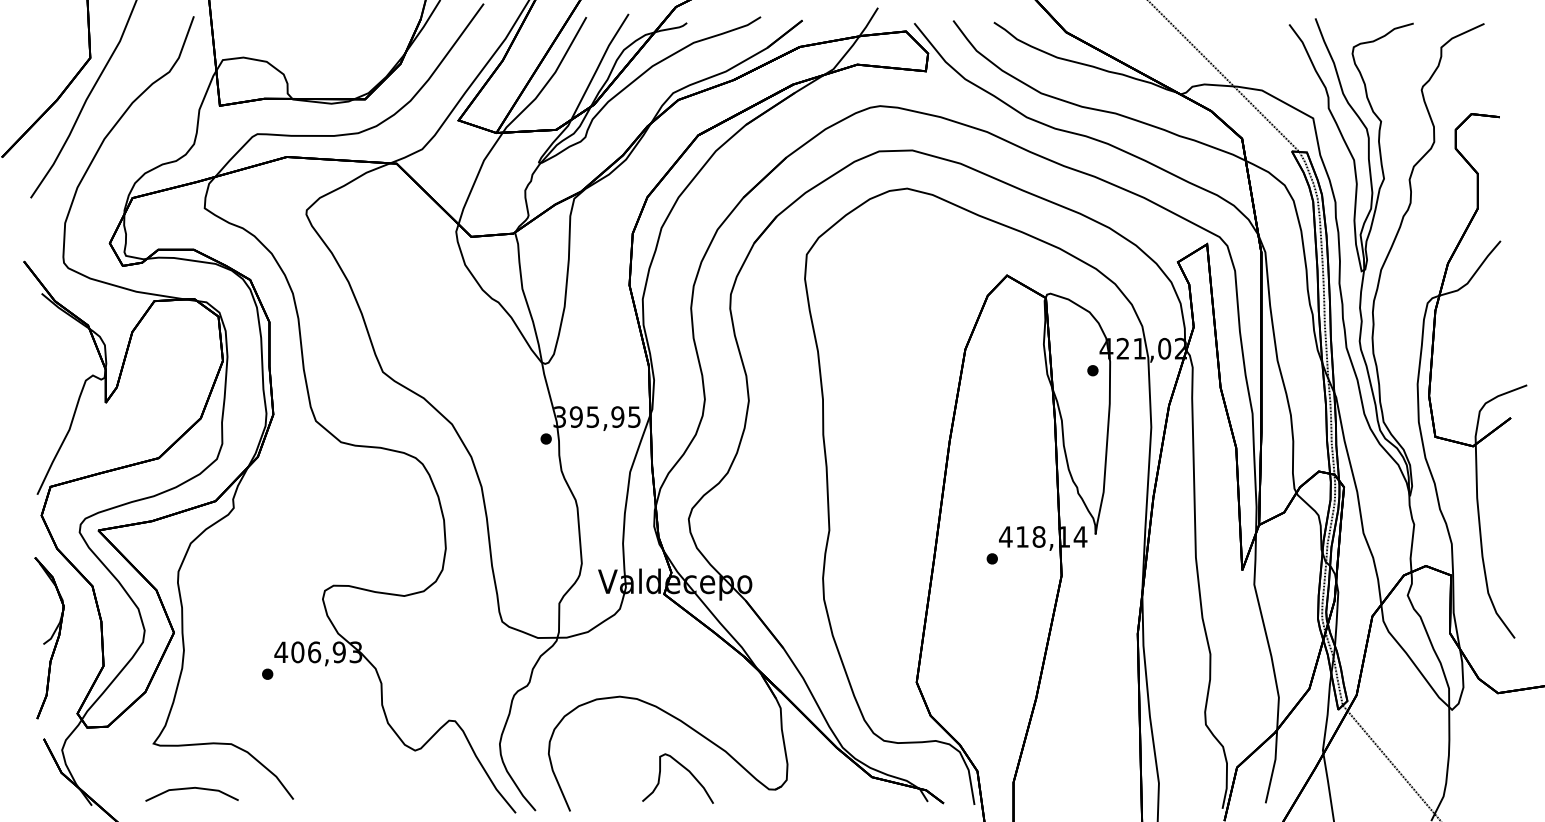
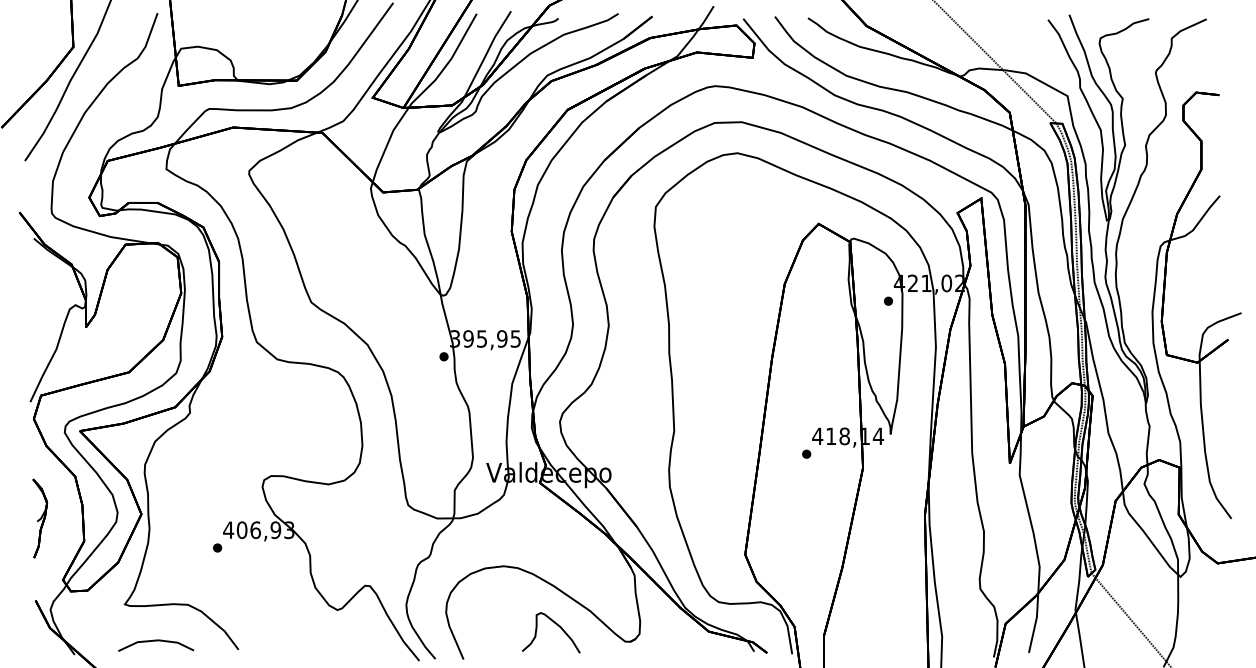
part: (48, 637) -> (39, 518), size x0.6

